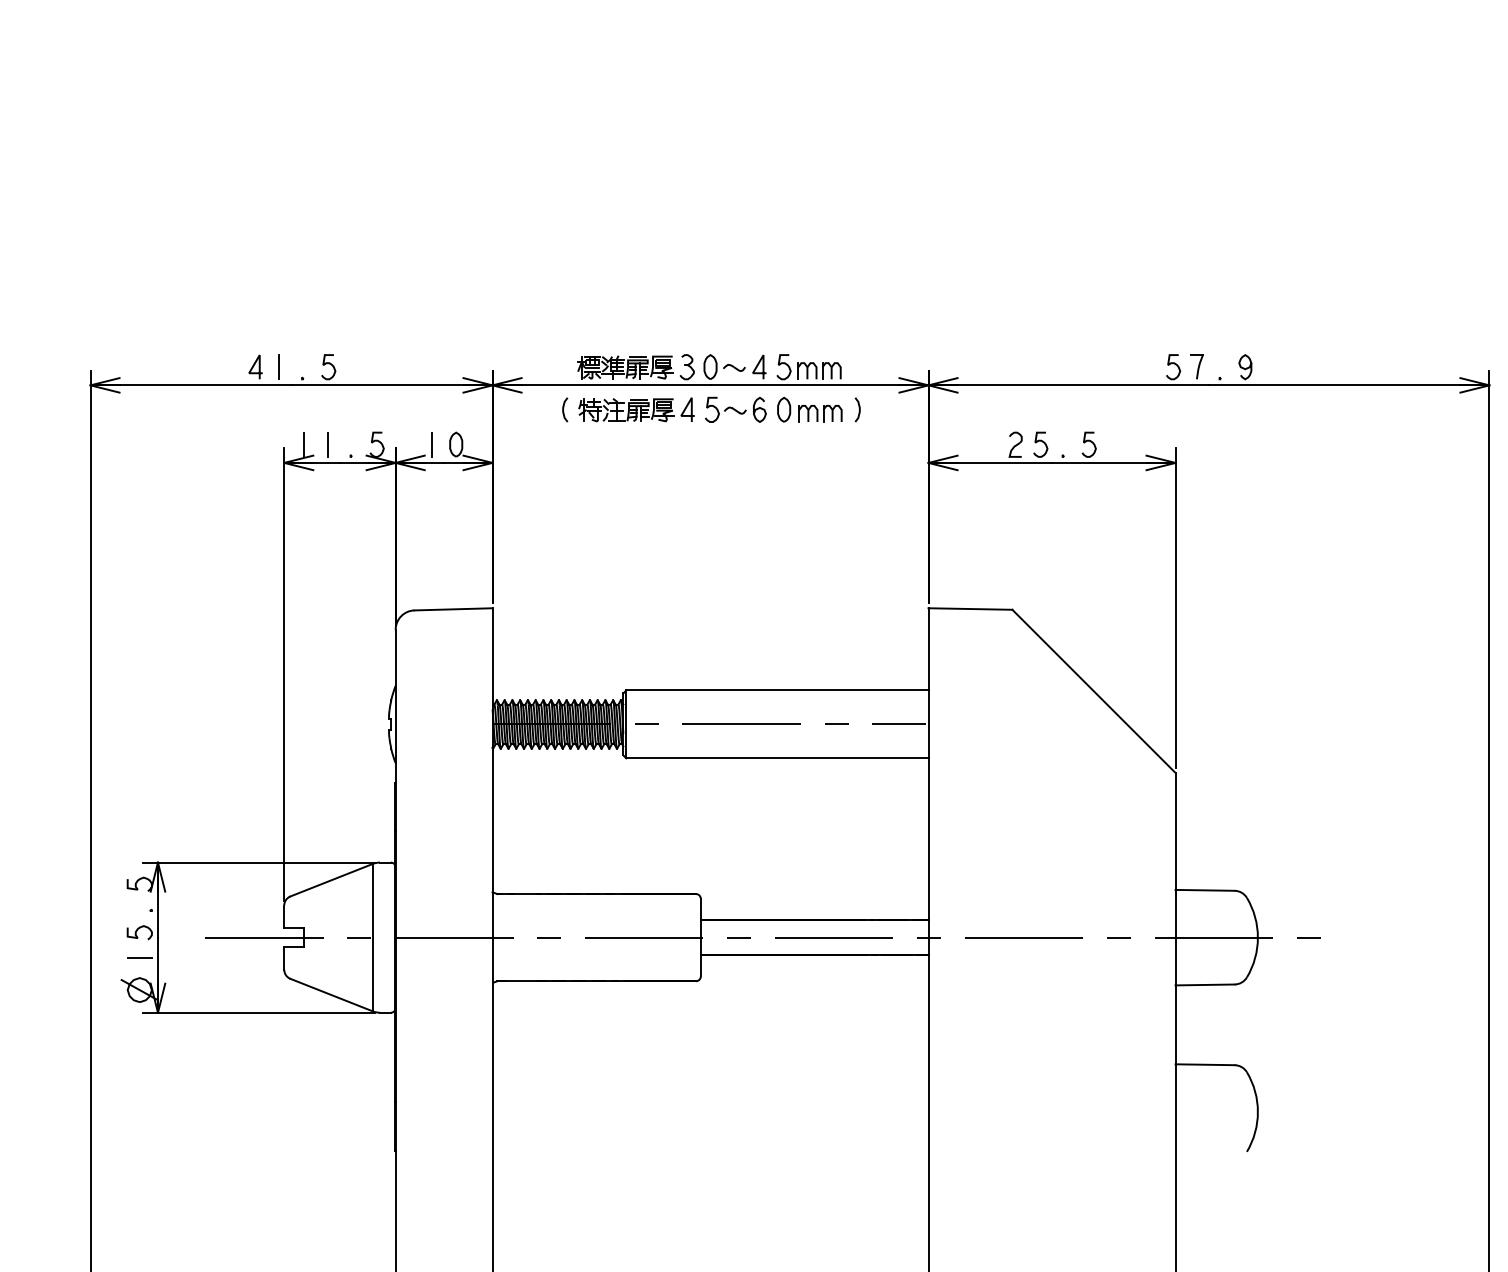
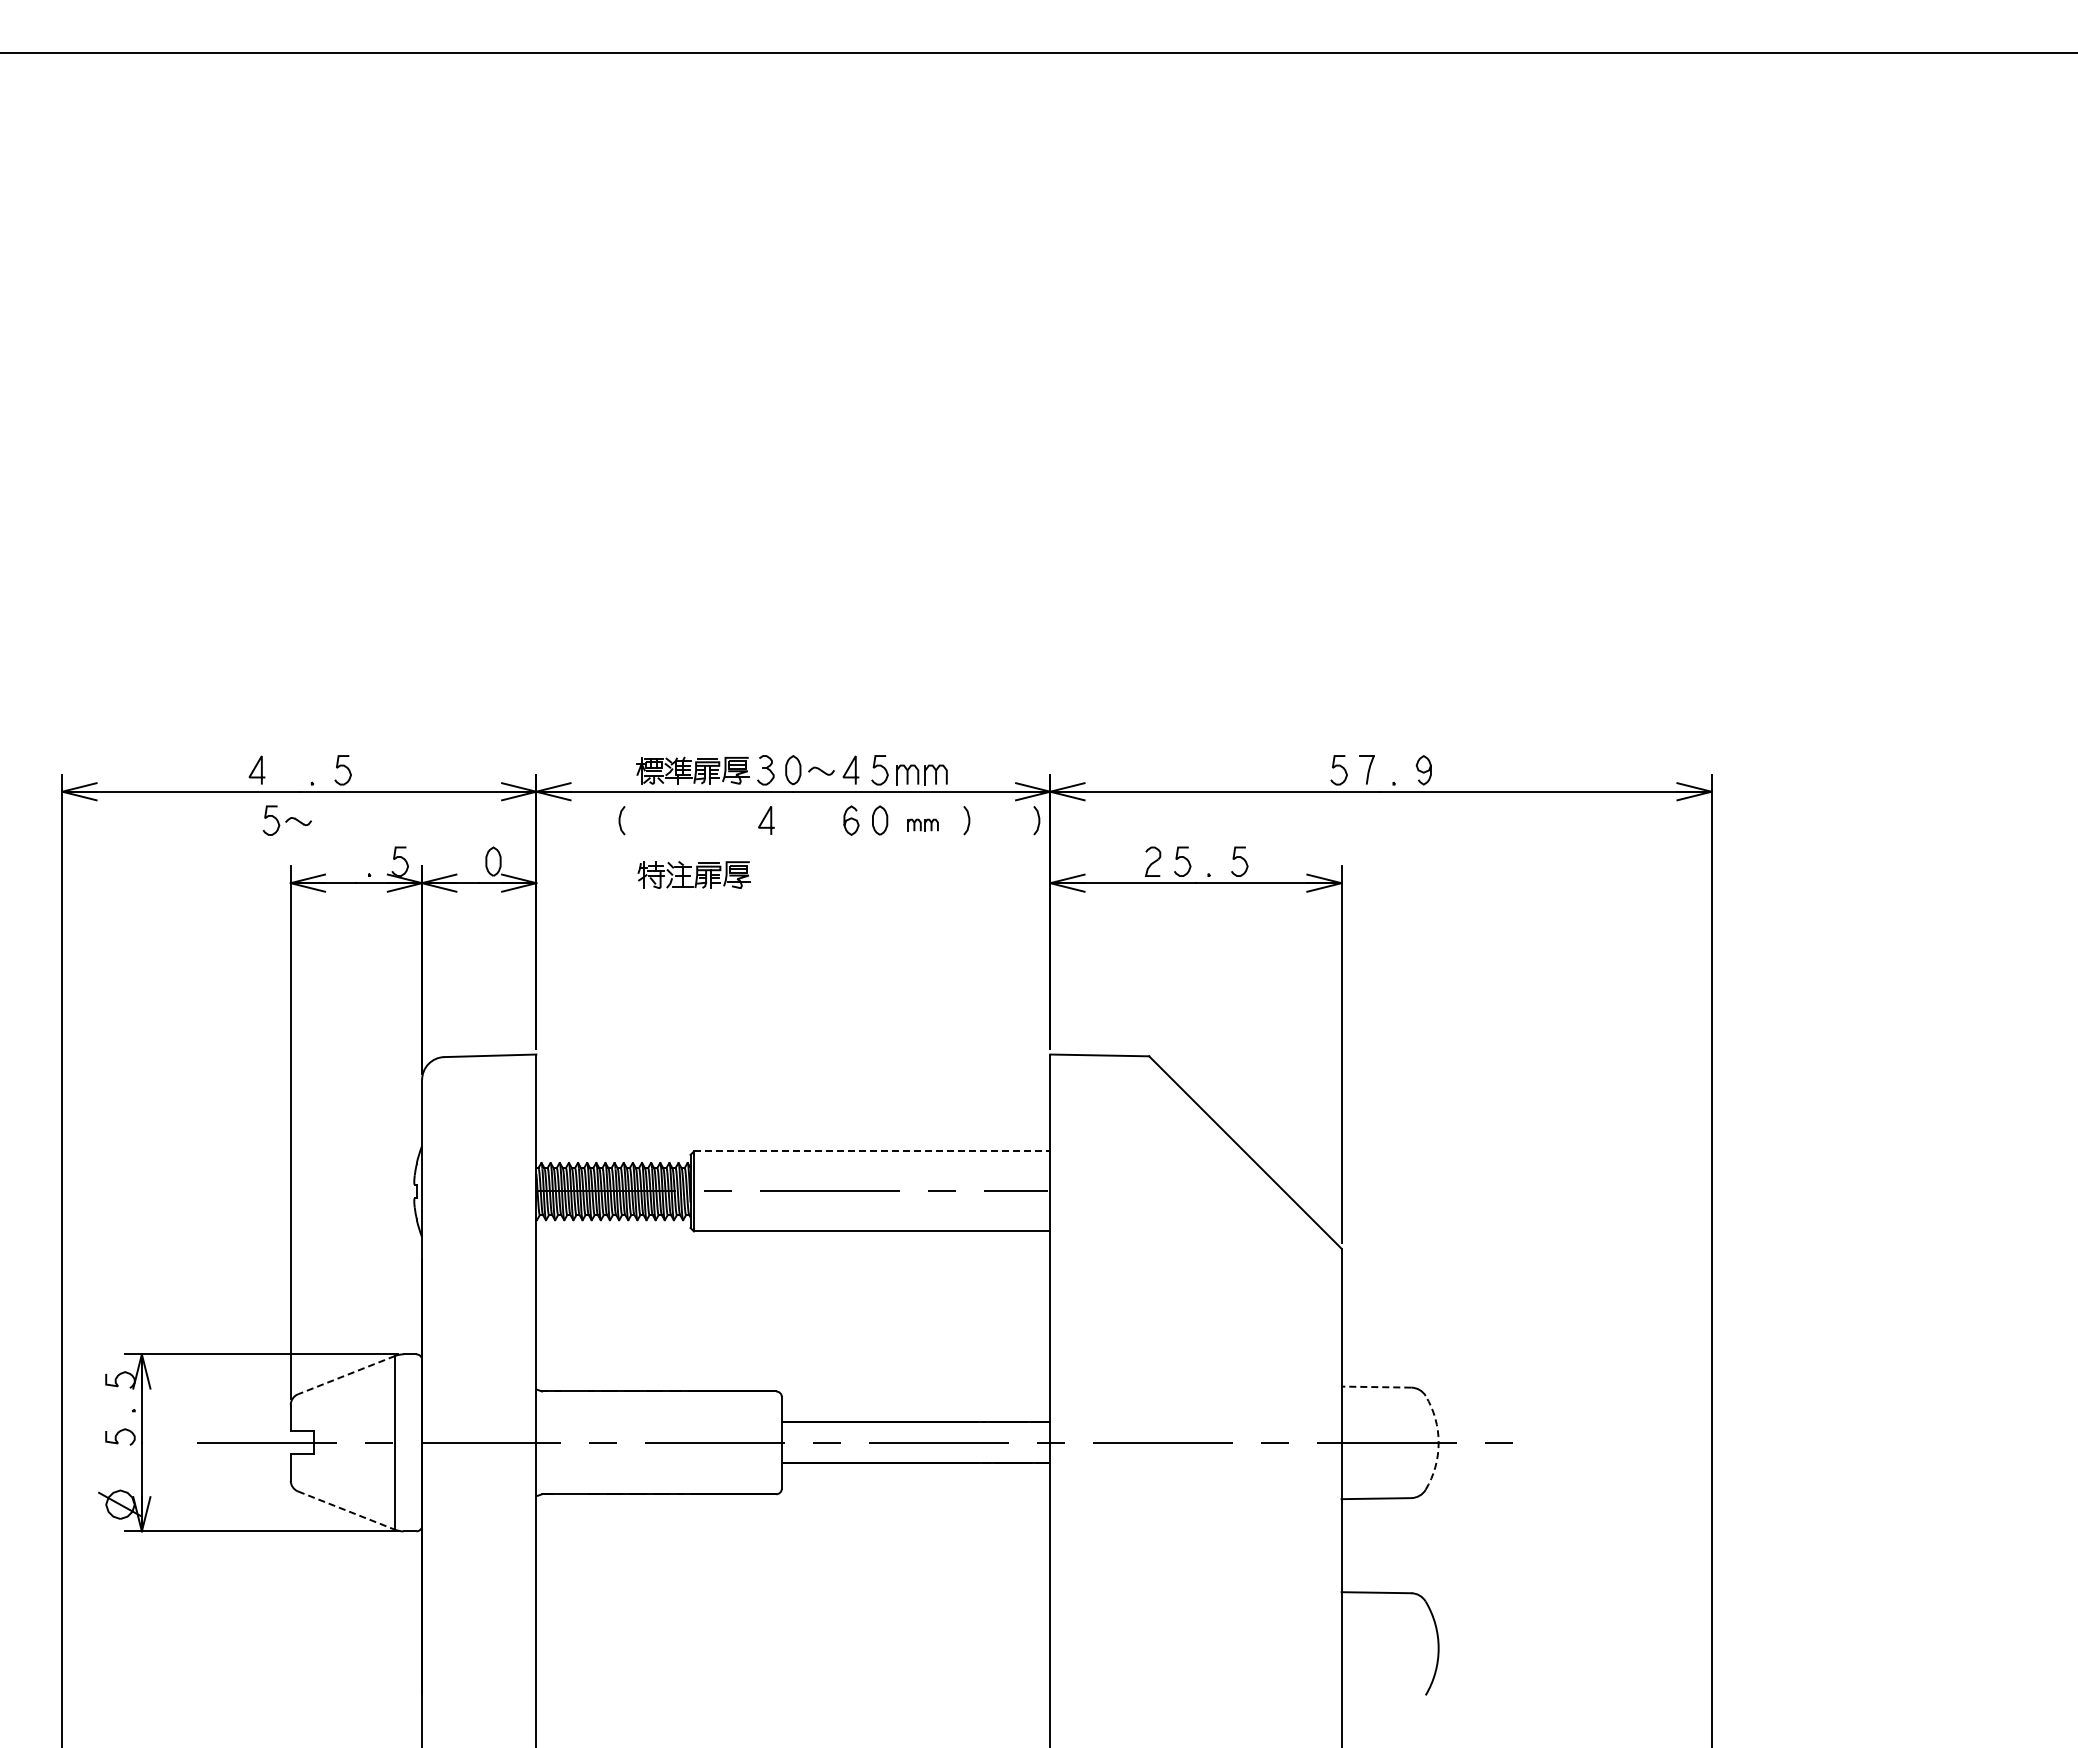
line: (279, 367) -> (285, 770), removed
part: (625, 409) -> (693, 874), moved
part: (725, 409) -> (286, 820), moved
curve: (918, 409) -> (1038, 820), added
part: (820, 414) -> (922, 825), size x0.6
line: (303, 444) -> (313, 861), removed
line: (328, 444) -> (342, 861), removed
line: (431, 444) -> (464, 861), removed
line: (777, 690) -> (872, 1151), solid -> dashed
line: (331, 880) -> (346, 1375), solid -> dashed
line: (1205, 890) -> (1376, 1387), solid -> dashed
arc: (1257, 937) -> (1438, 1442), solid -> dashed
line: (139, 957) -> (120, 1466), removed
line: (332, 995) -> (347, 1510), solid -> dashed

